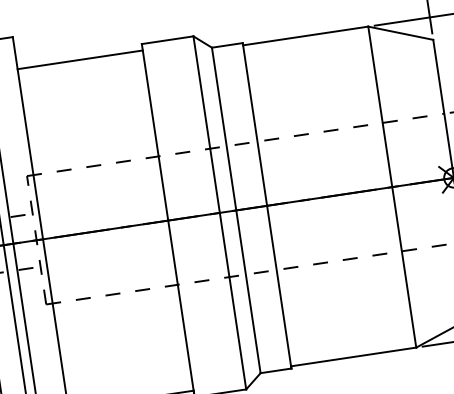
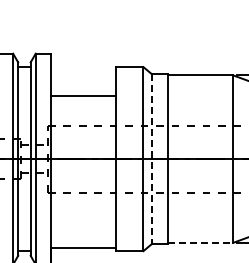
line: (79, 60) -> (83, 96), moved
line: (235, 211) -> (151, 159), solid -> dashed
line: (353, 356) -> (200, 242), solid -> dashed

